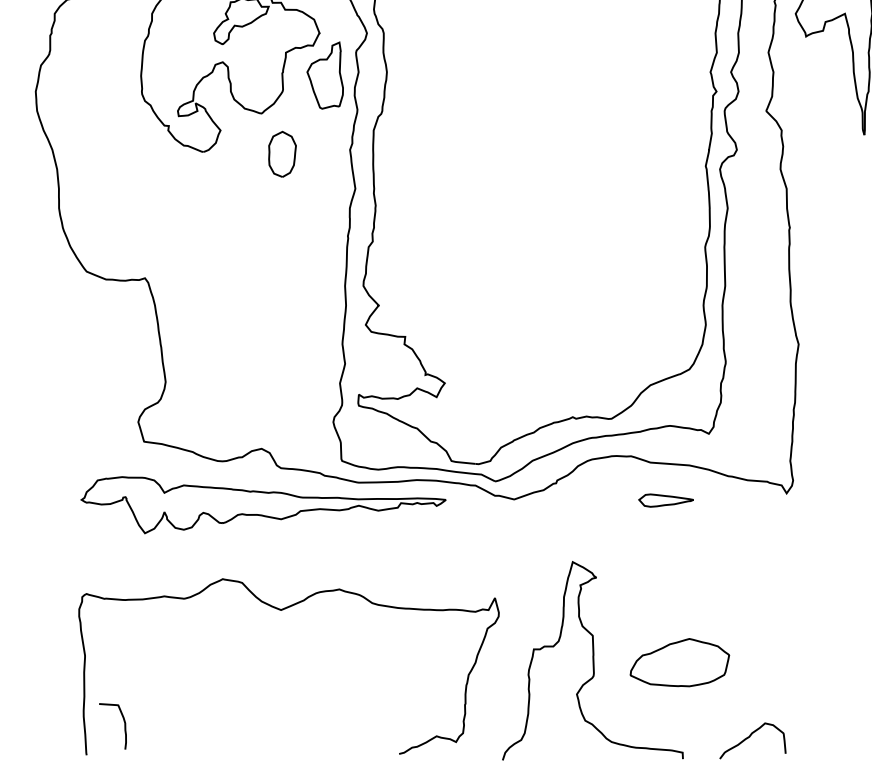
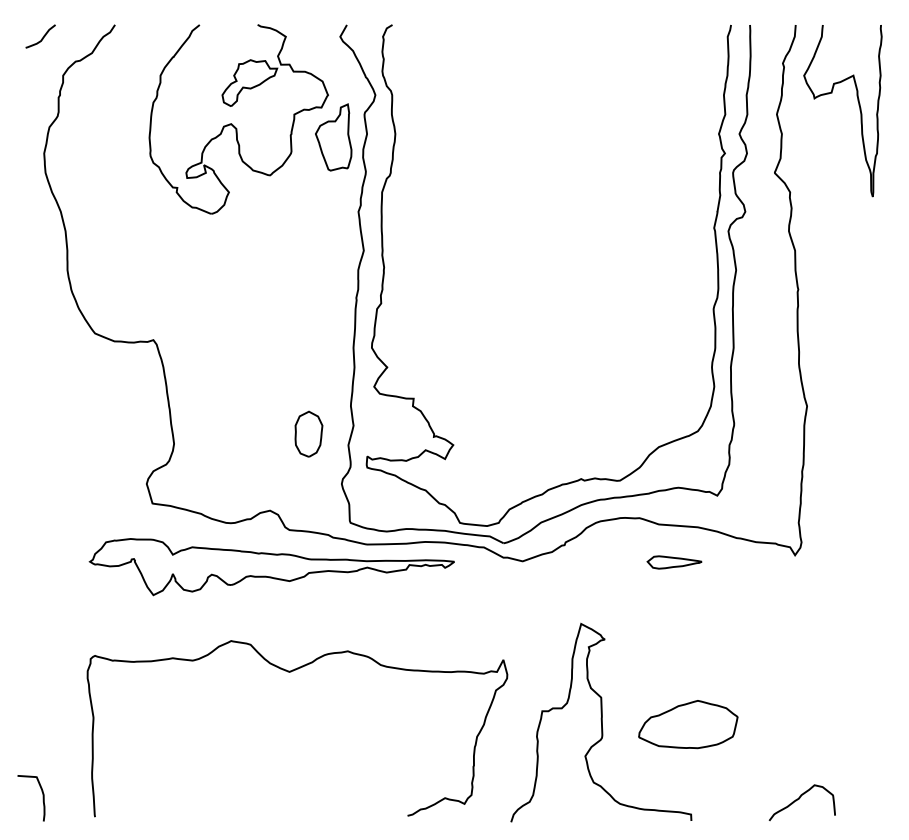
part: (282, 153) -> (308, 433), moved
curve: (124, 726) -> (42, 798), moved
curve: (750, 737) -> (799, 799), moved

